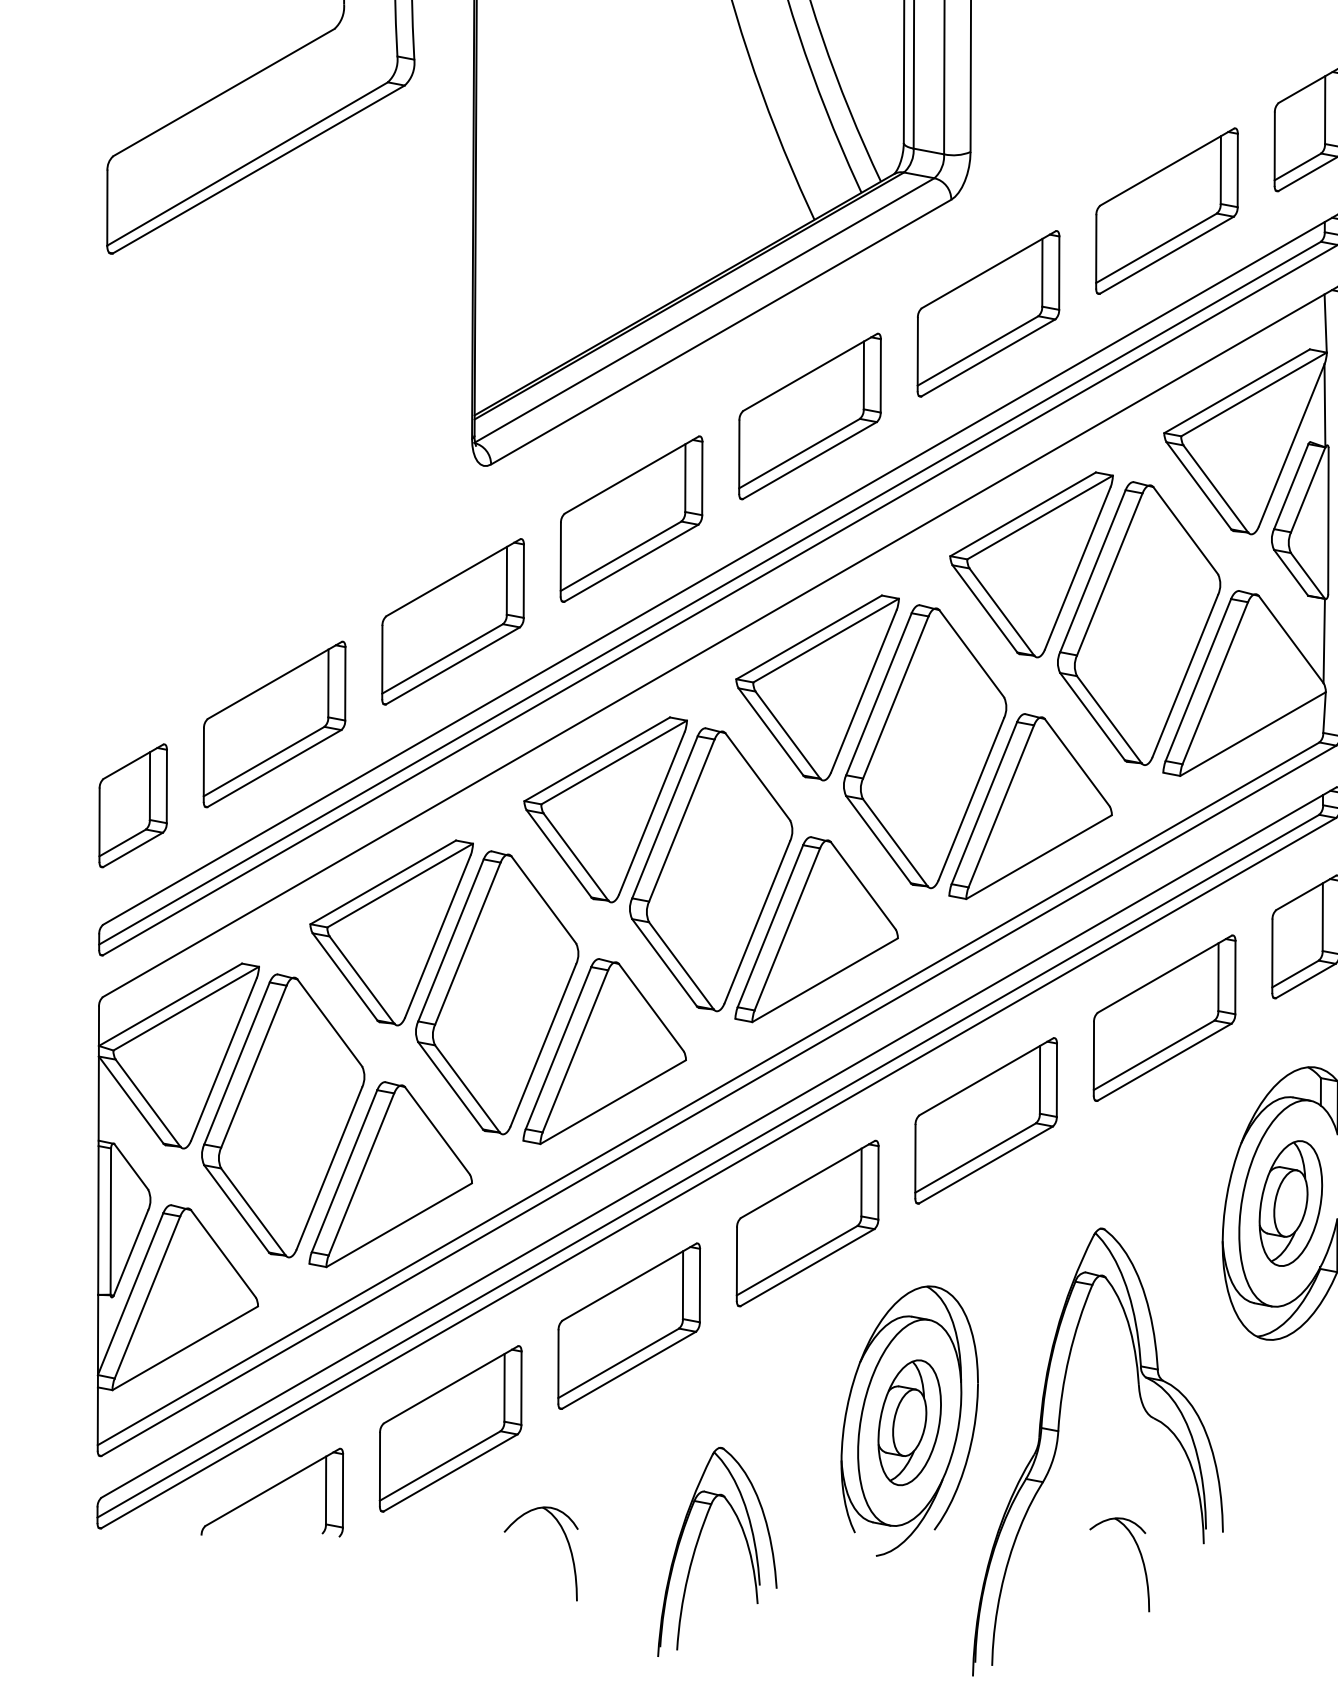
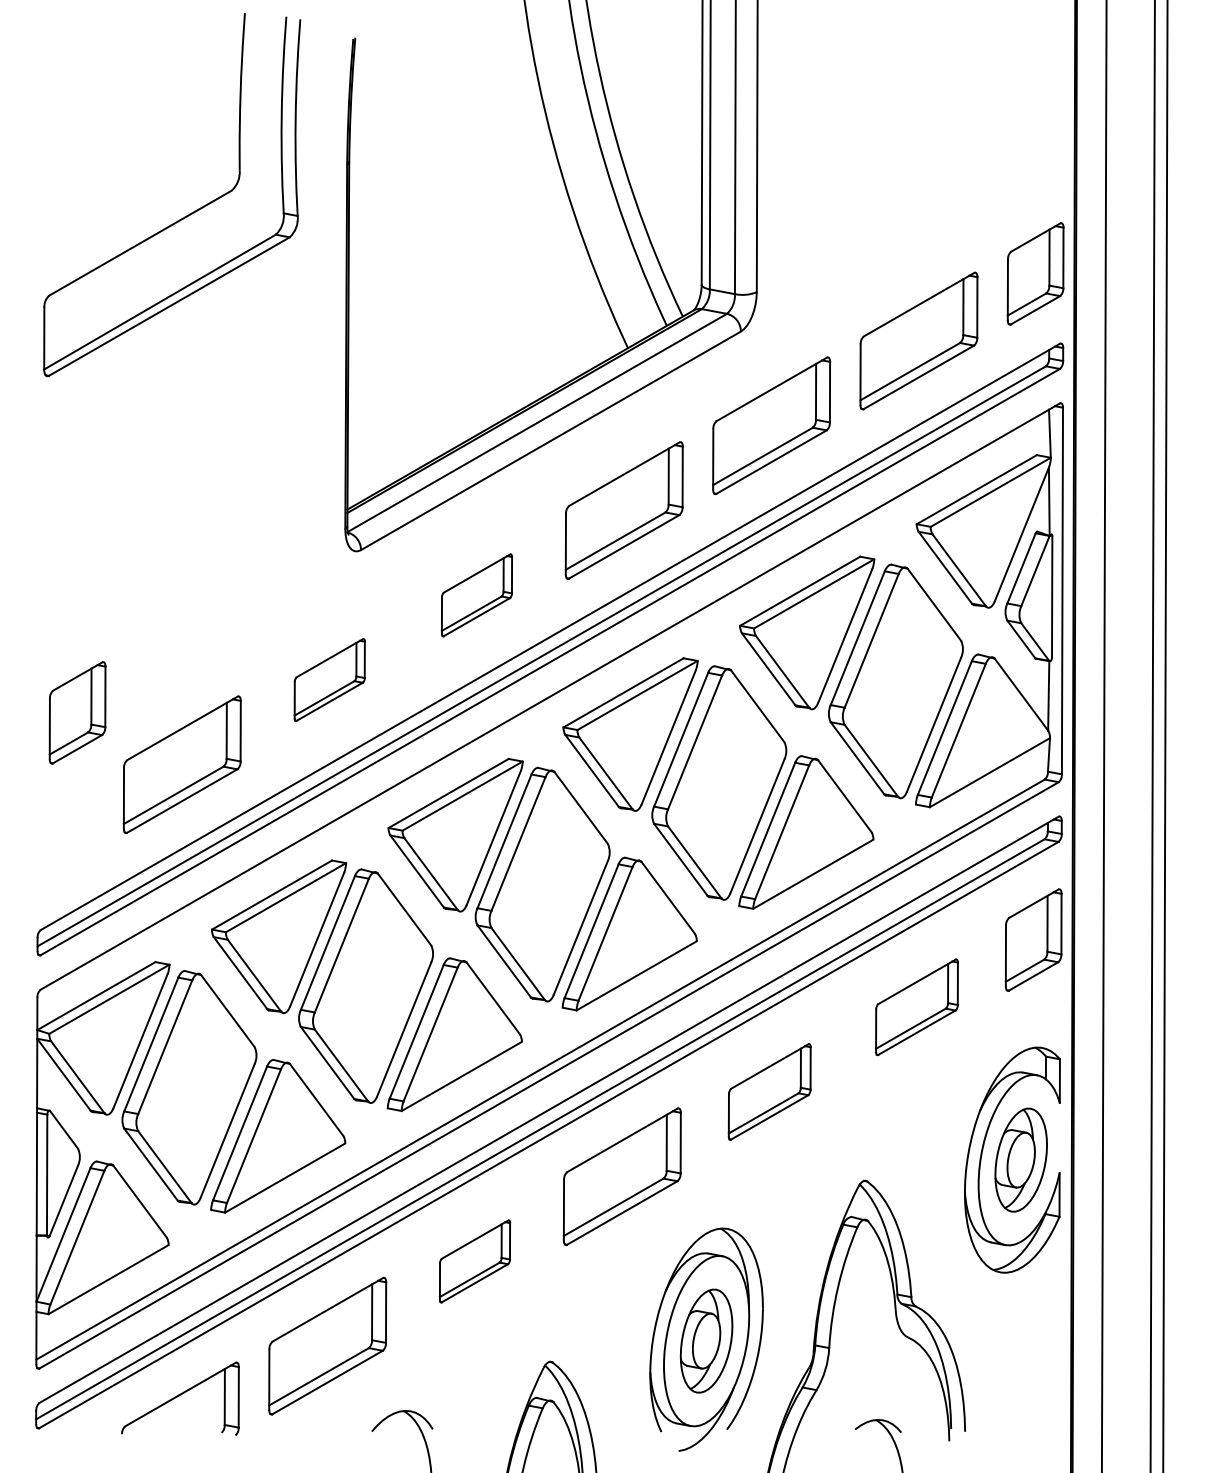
part: (630, 519) -> (476, 595), size x0.6
part: (452, 621) -> (329, 679), size x0.6
part: (133, 805) -> (77, 712), moved
part: (1164, 1018) -> (916, 1007), size x0.7
part: (985, 1120) -> (769, 1091), size x0.7
part: (628, 1326) -> (474, 1261), size x0.6

